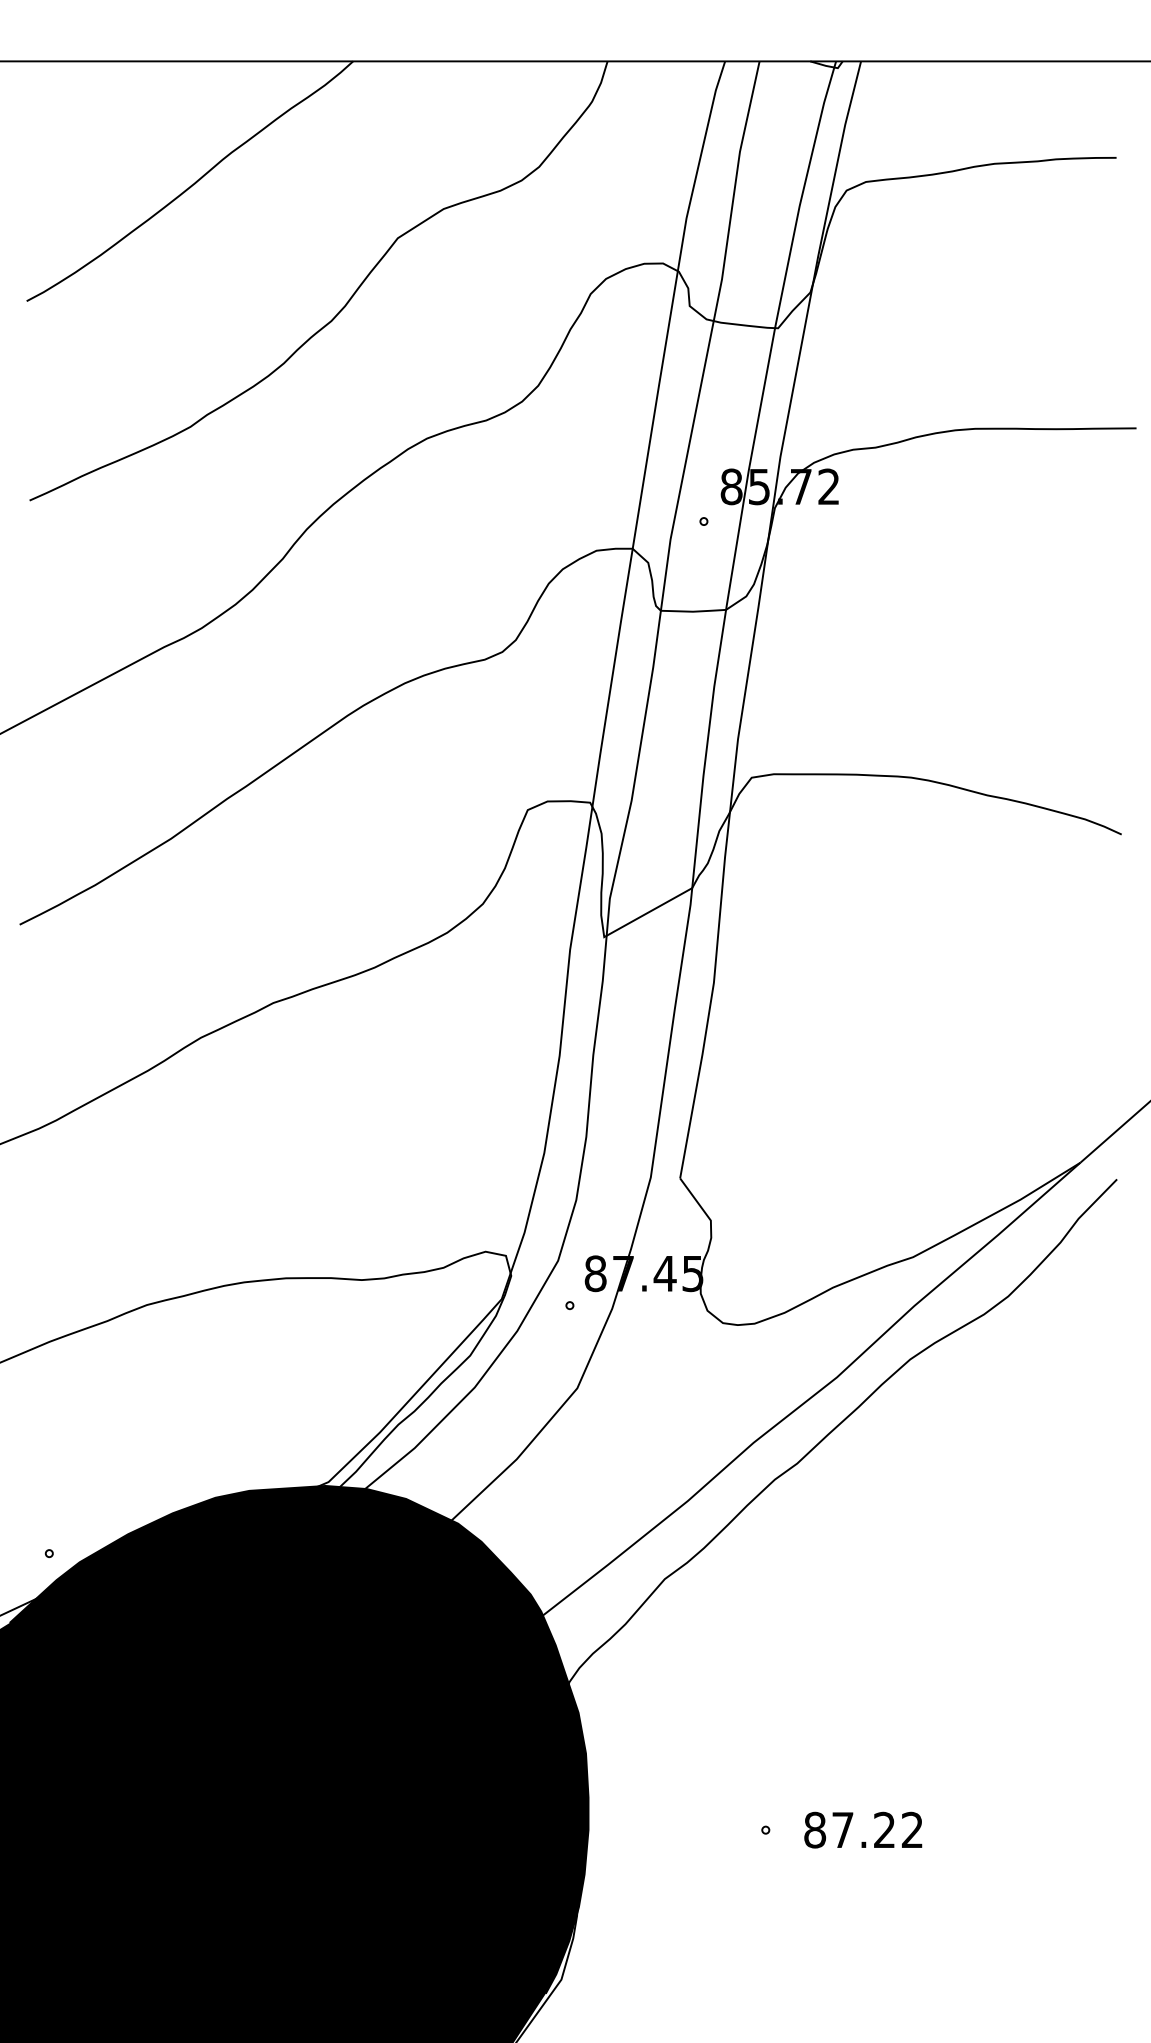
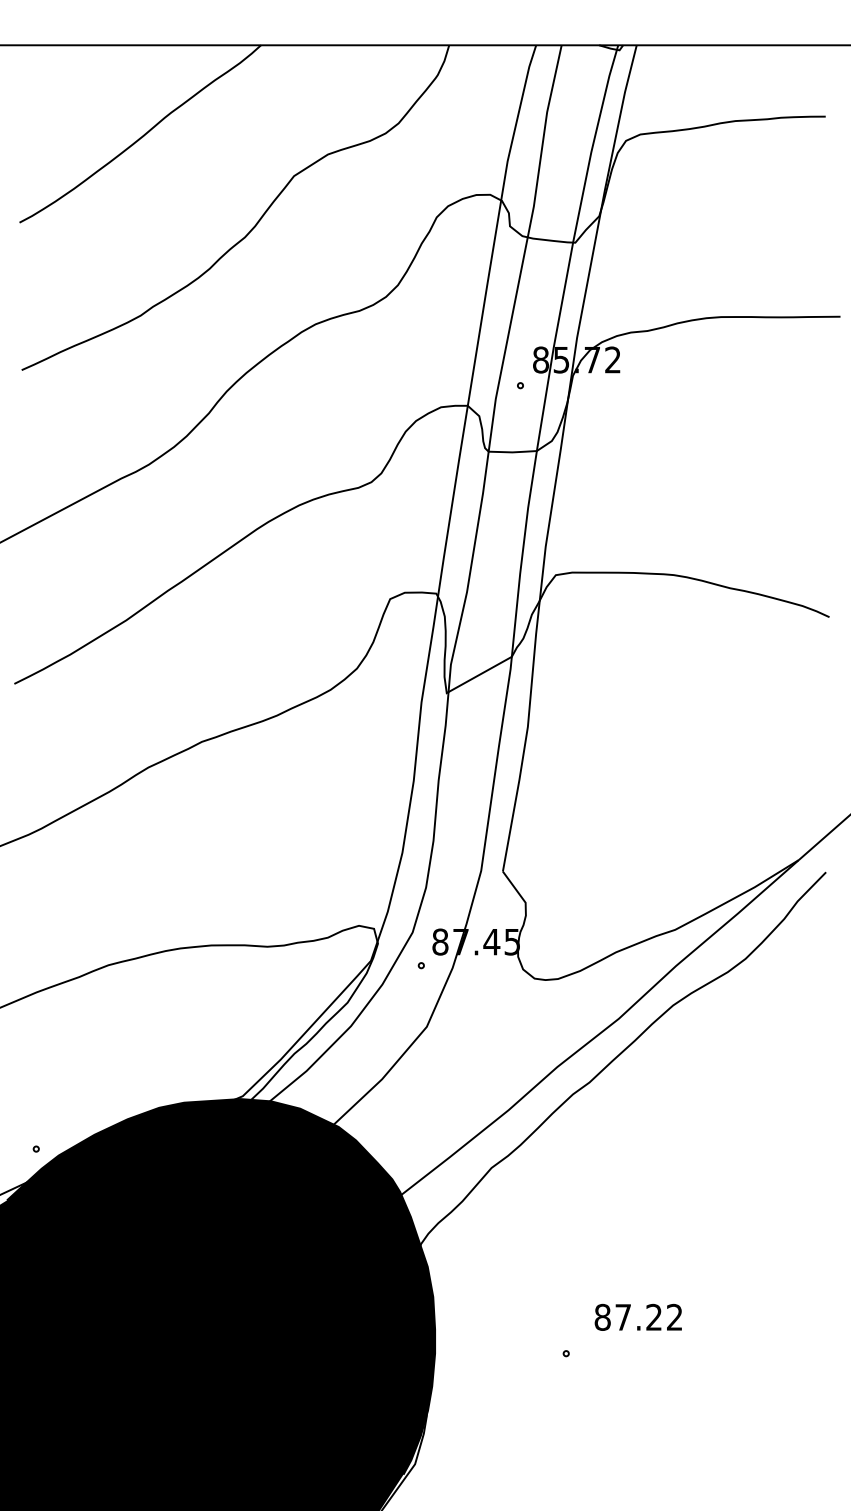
text: (863, 1829) -> (638, 1316), moved

